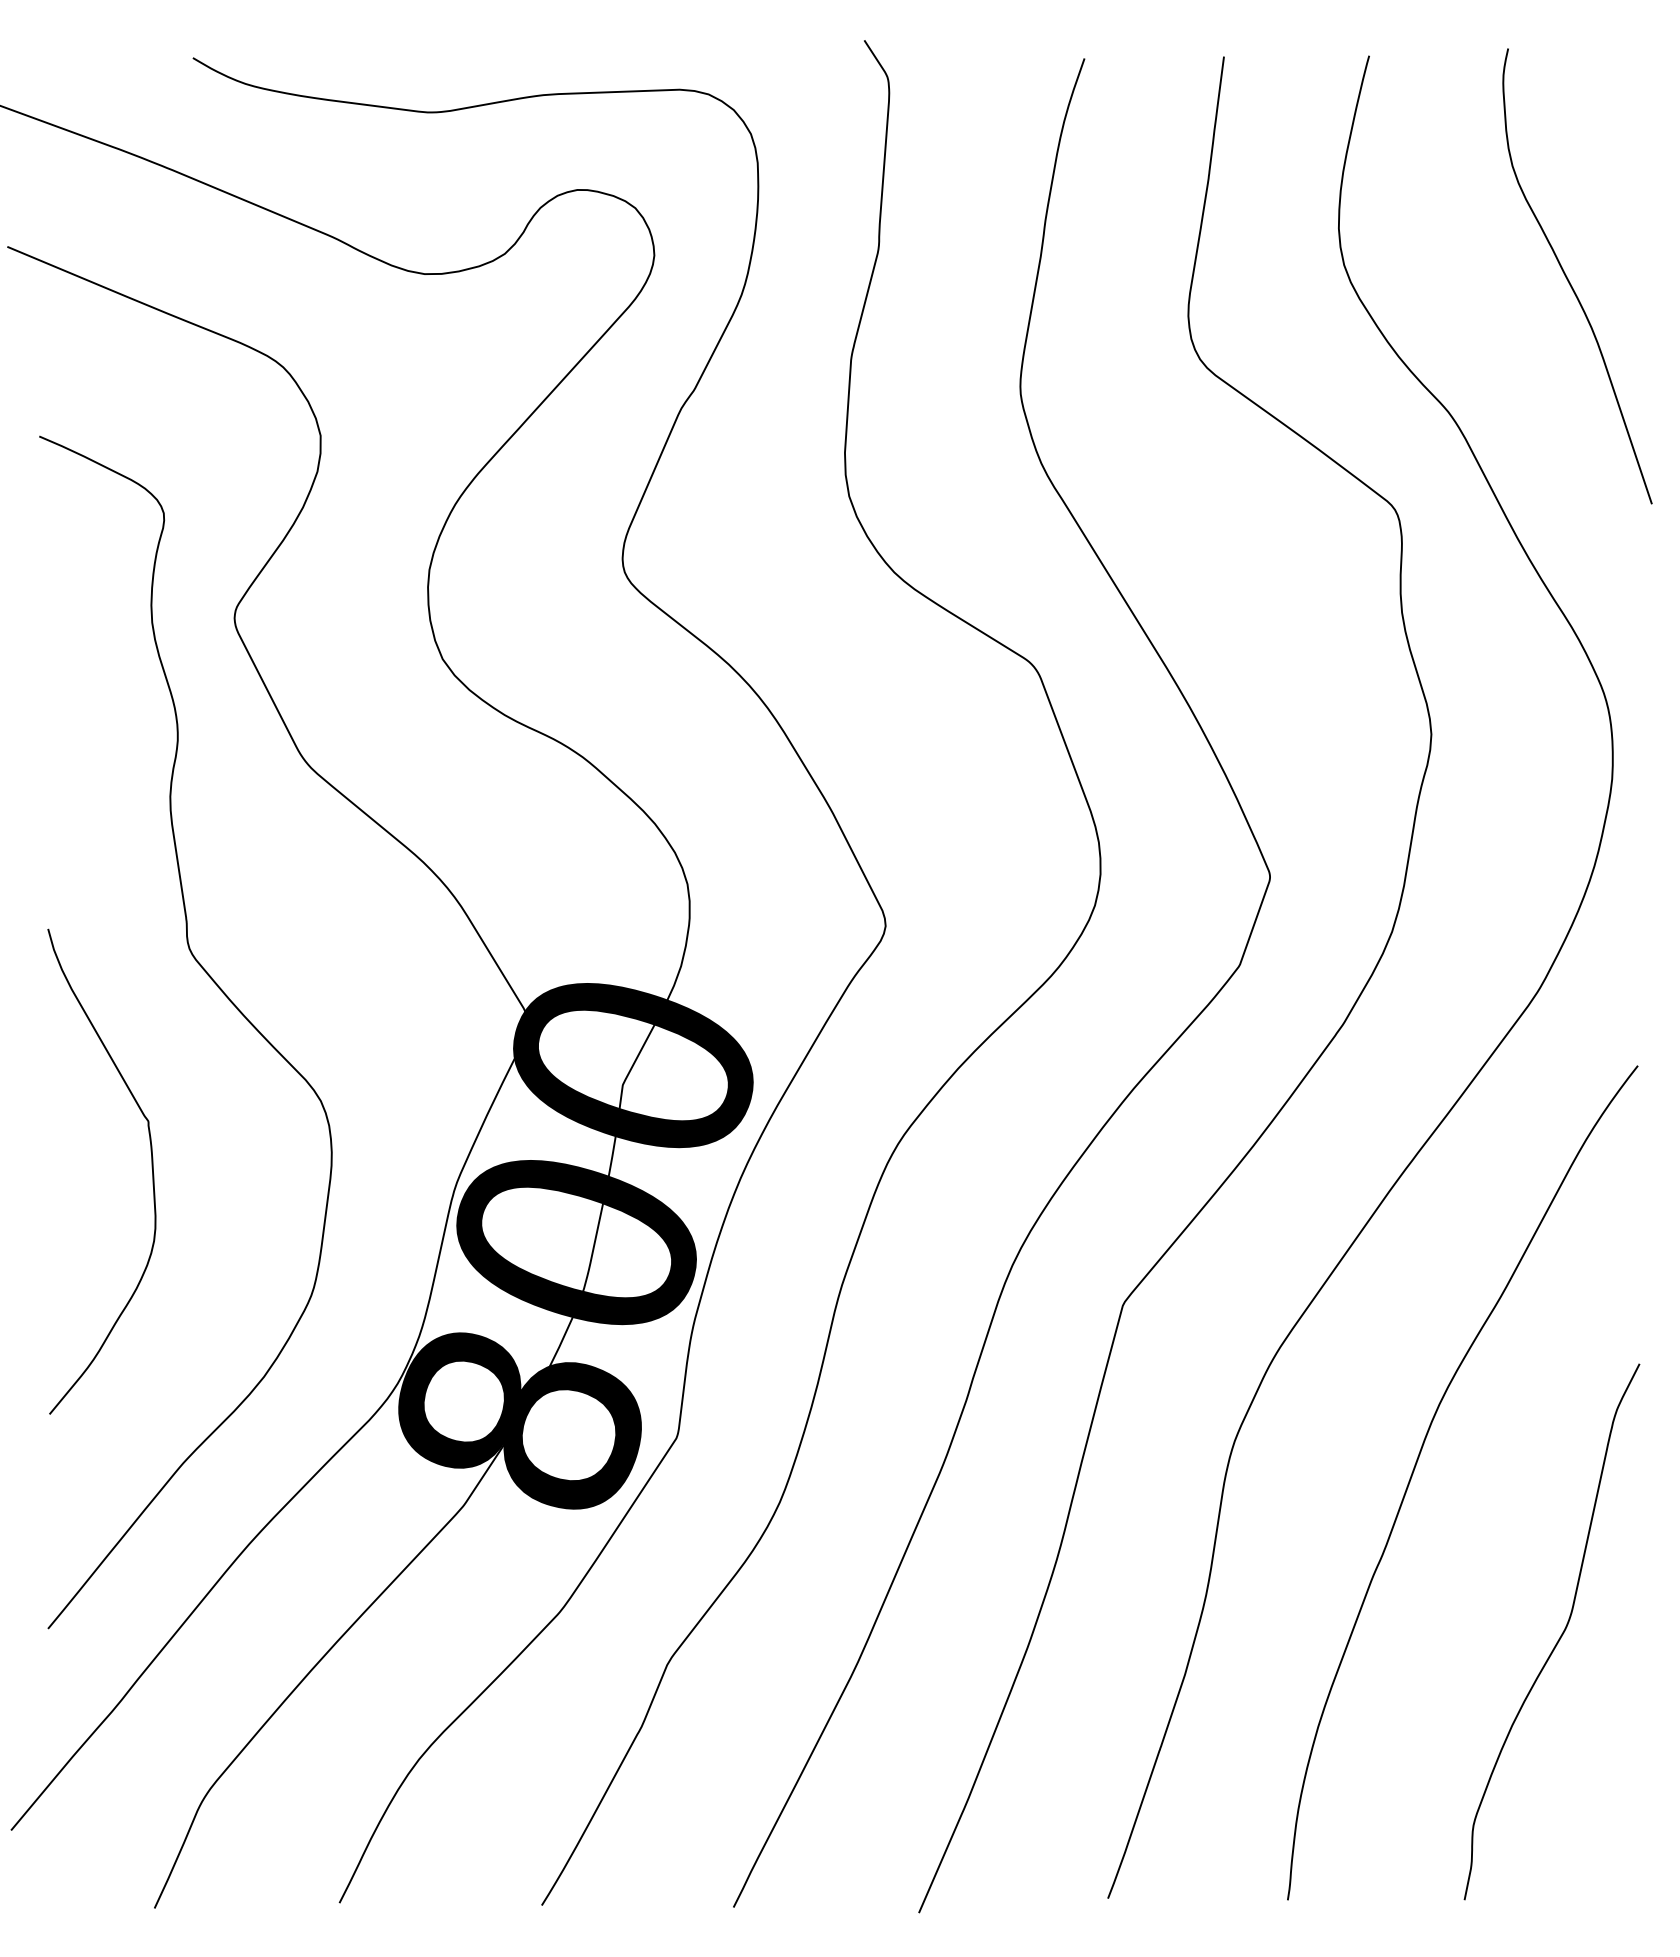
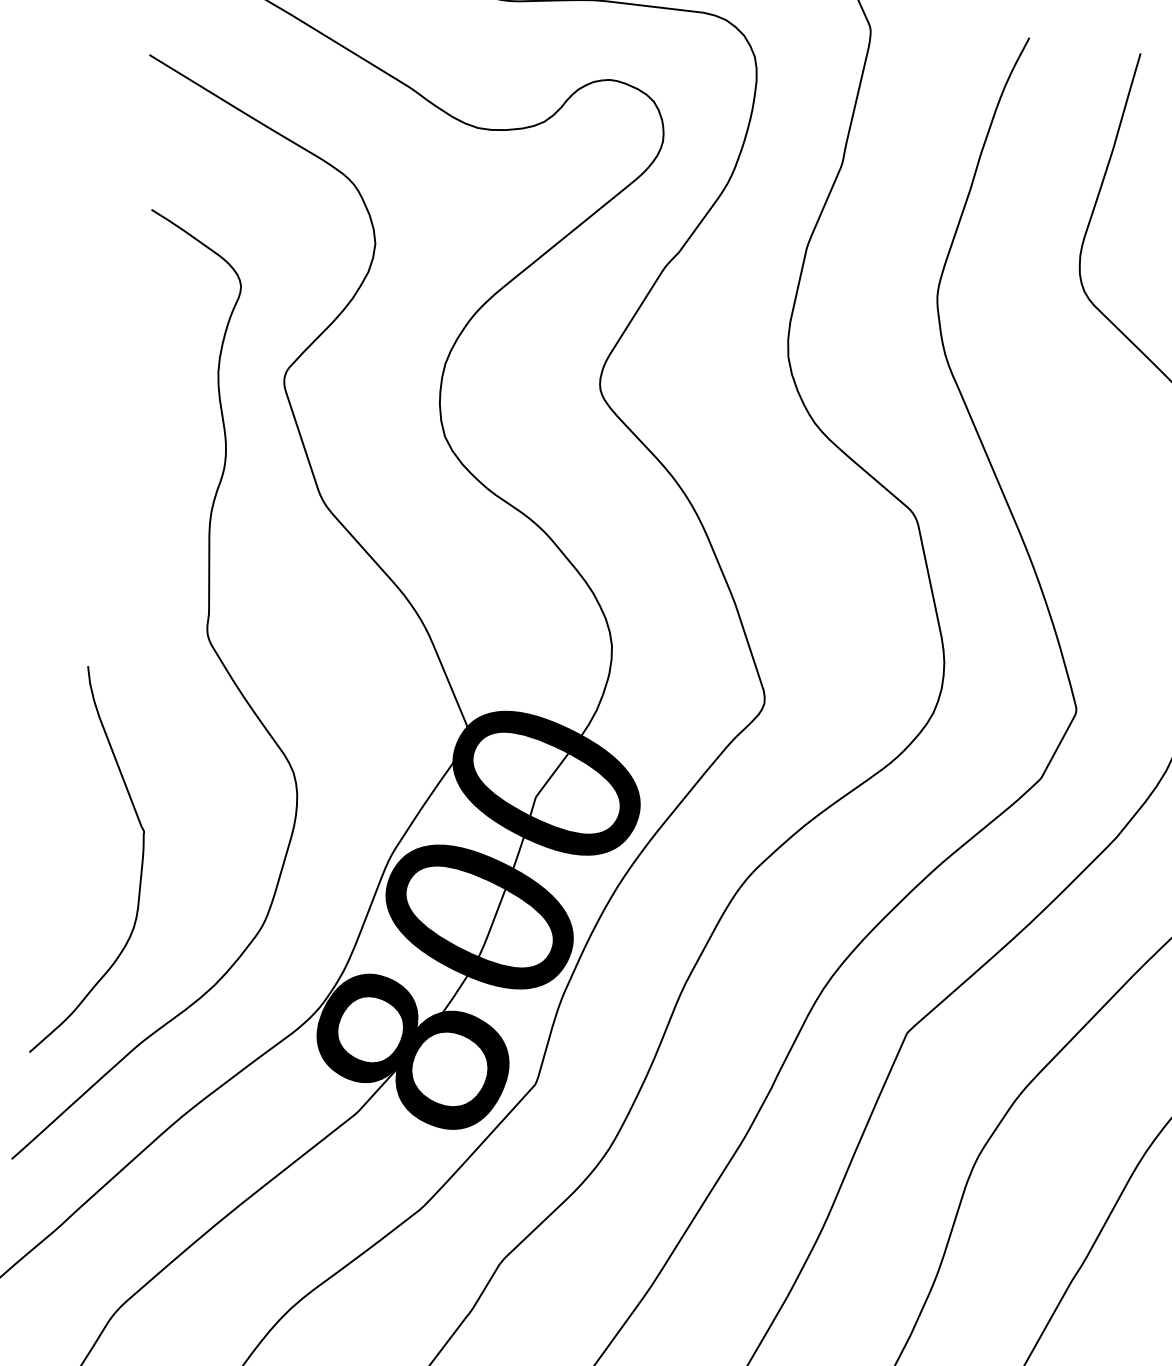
curve: (151, 1168) -> (140, 869), moved

